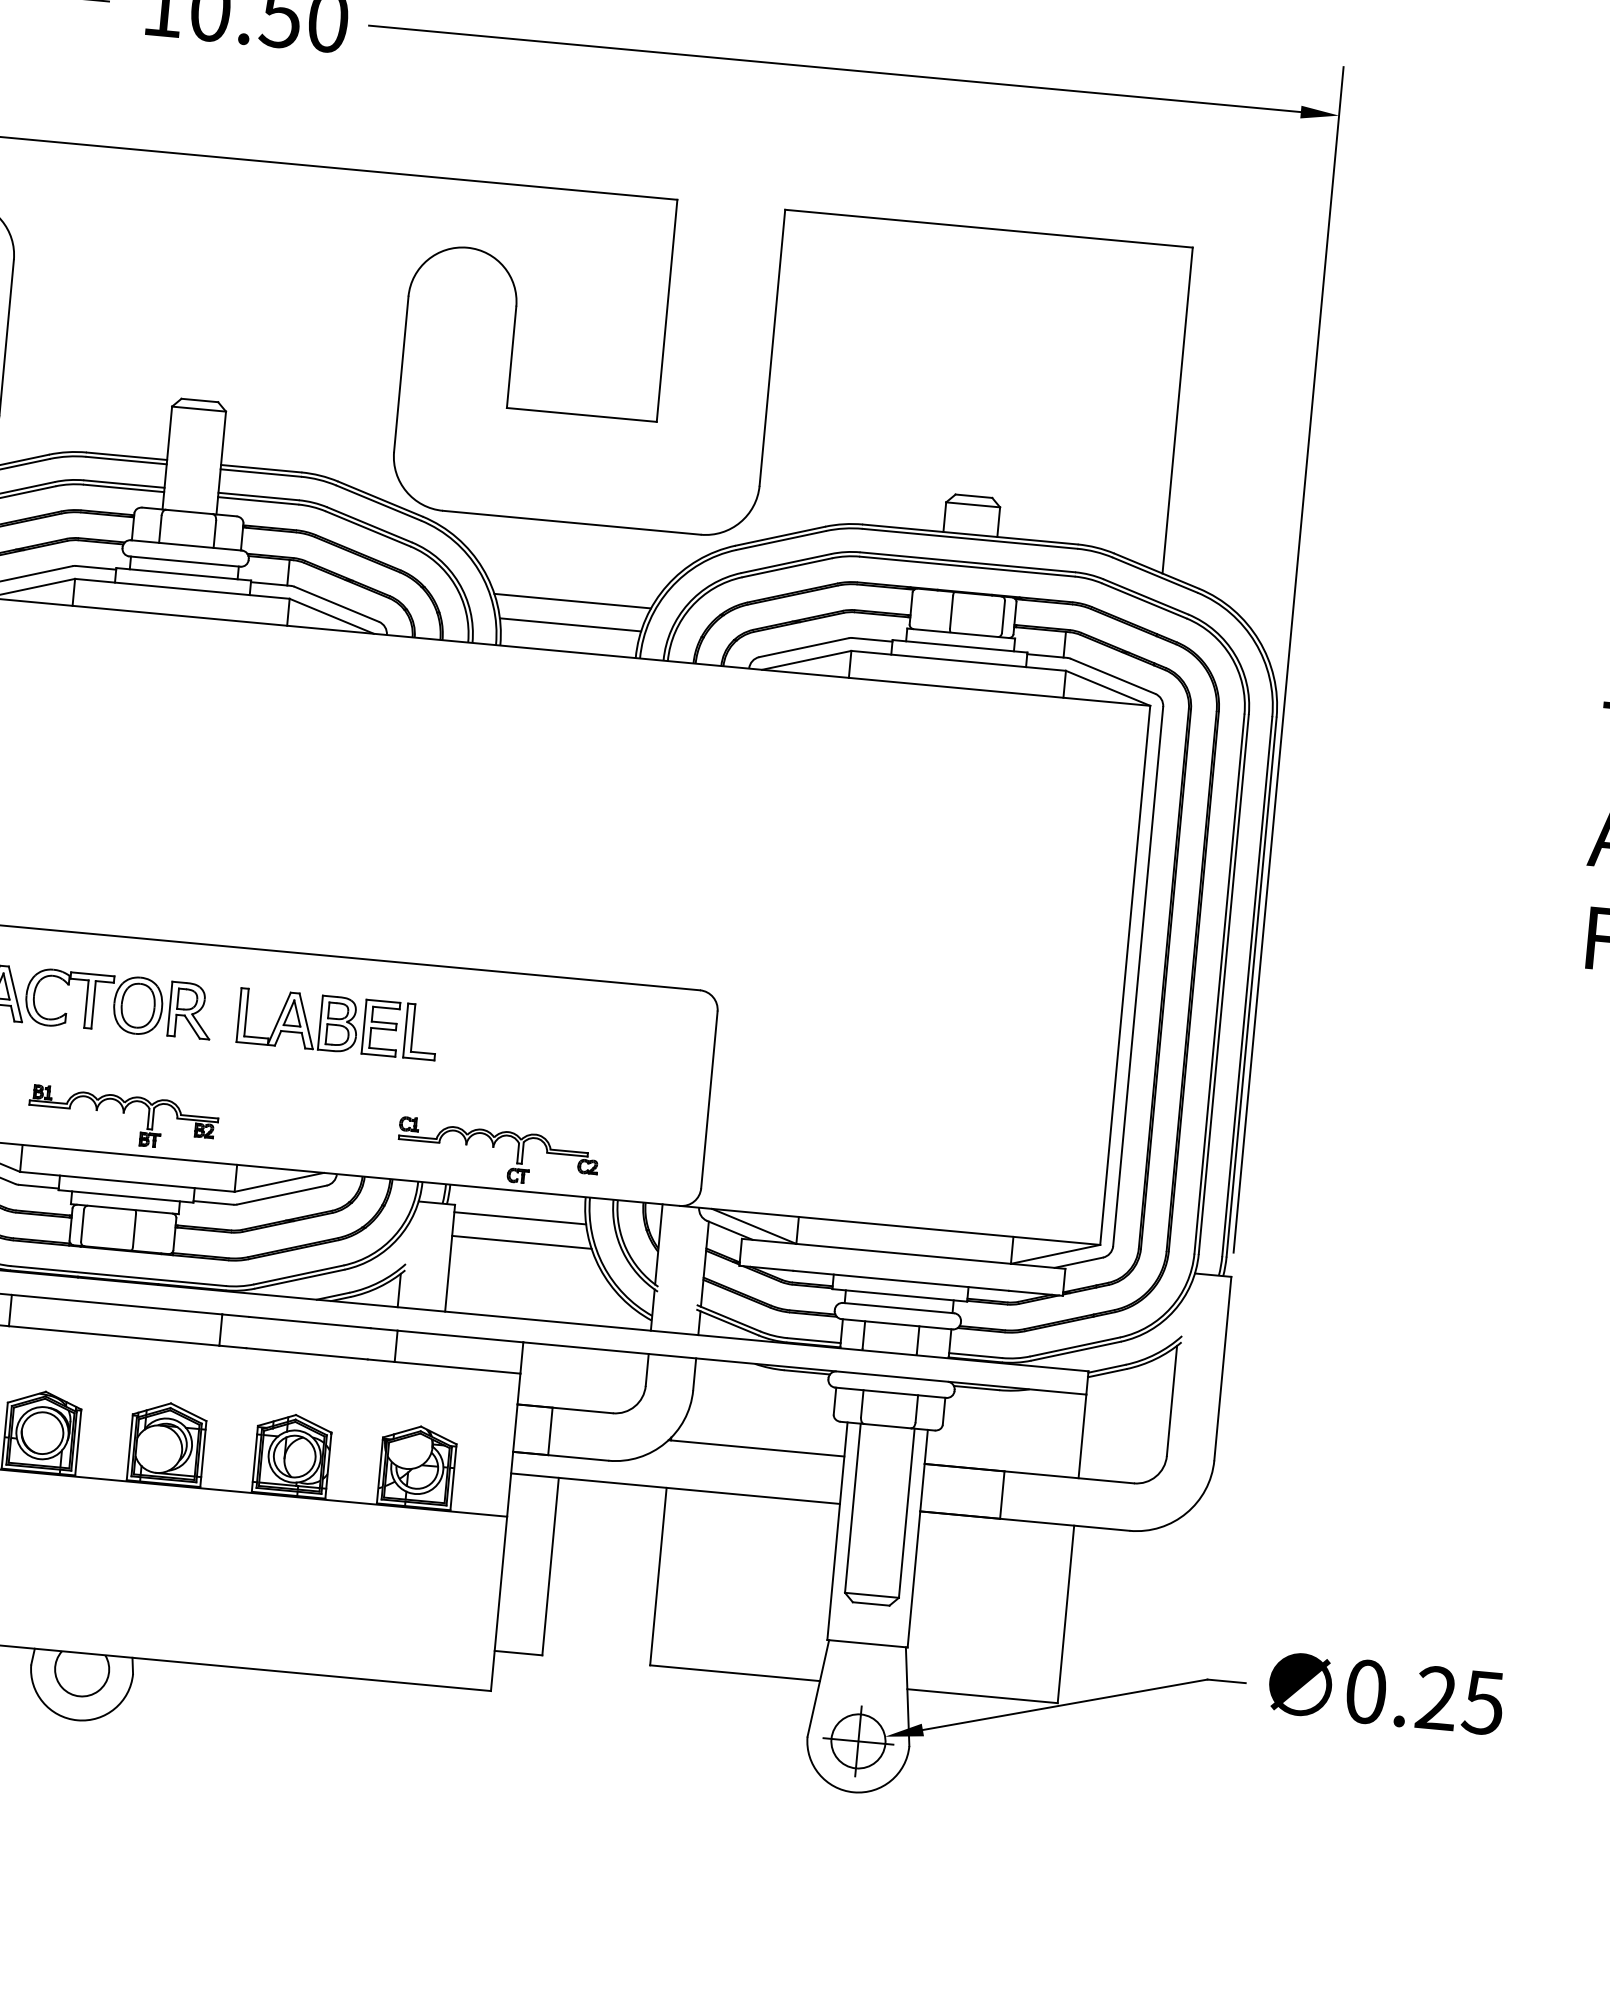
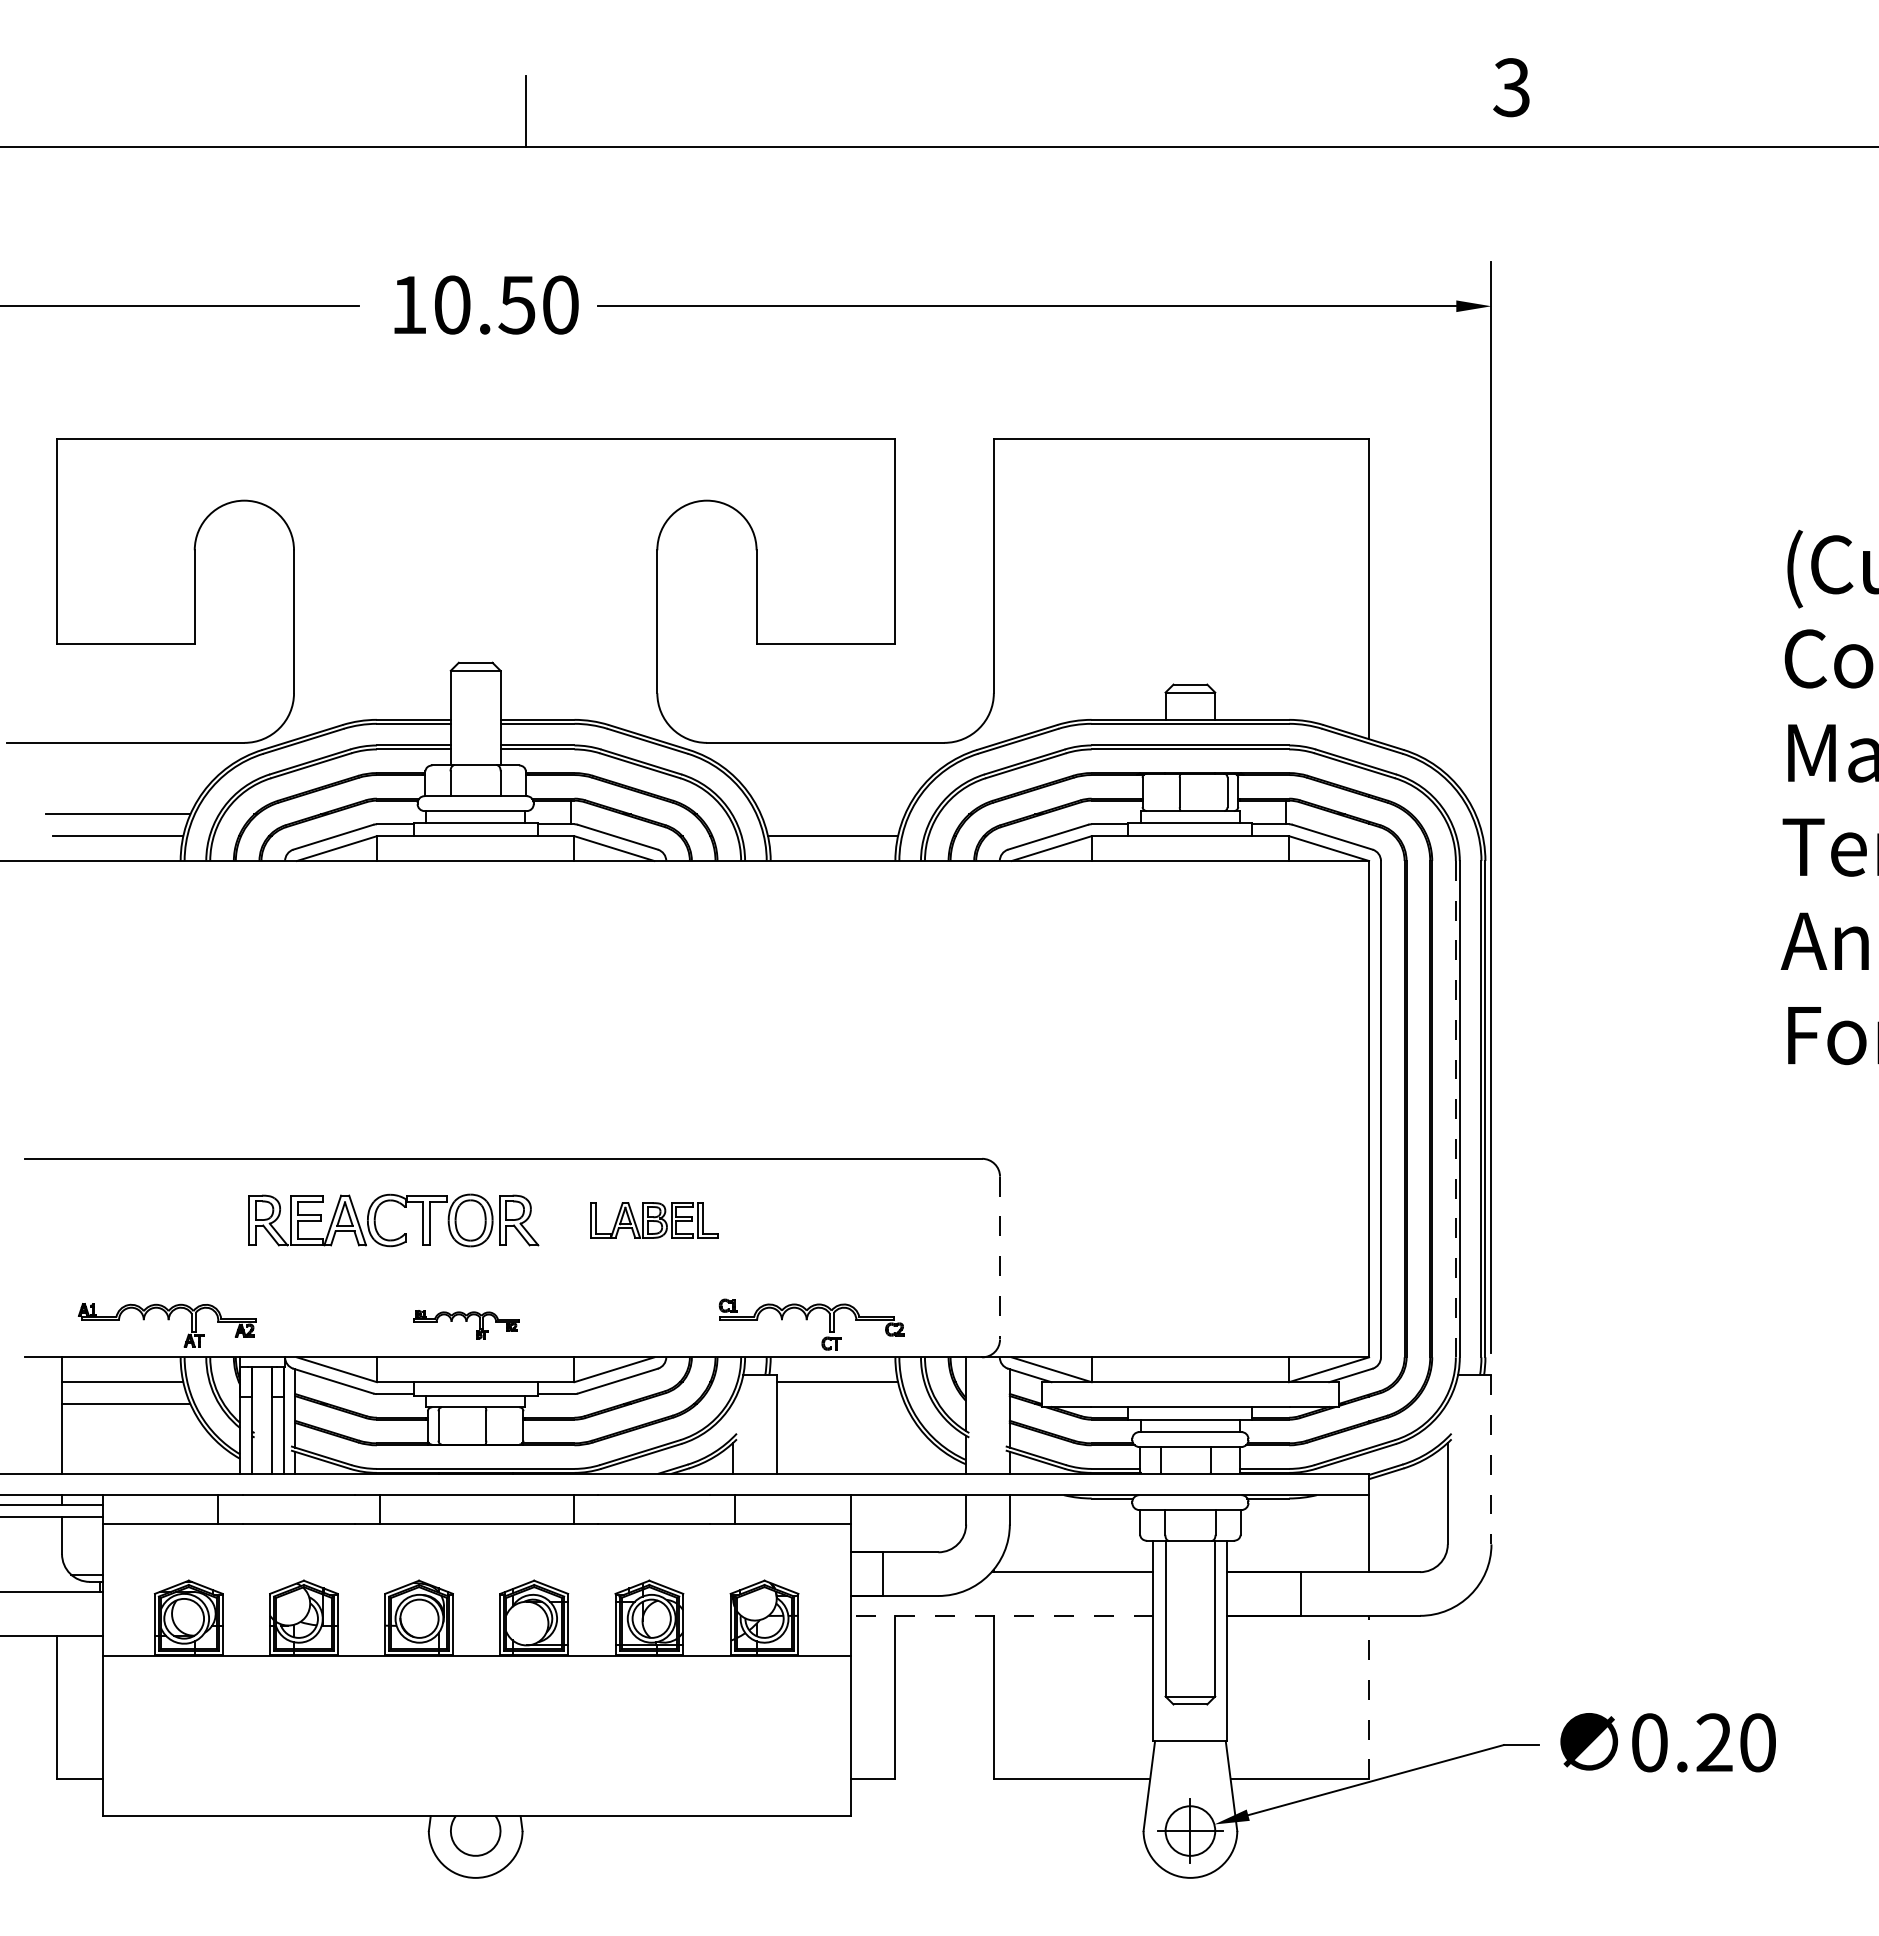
line: (572, 601) -> (832, 814), removed
line: (1219, 983) -> (1455, 1108), solid -> dashed
part: (337, 1024) -> (654, 1220), size x0.7
line: (709, 1100) -> (1000, 1258), solid -> dashed
part: (123, 1118) -> (466, 1324), size x0.6
line: (521, 1242) -> (840, 1404), removed
line: (1222, 1369) -> (1491, 1460), solid -> dashed
line: (674, 1488) -> (1001, 1615), solid -> dashed
line: (1066, 1614) -> (1369, 1697), solid -> dashed
text: (1482, 1702) -> (1756, 1742), 0.25 -> 0.20

